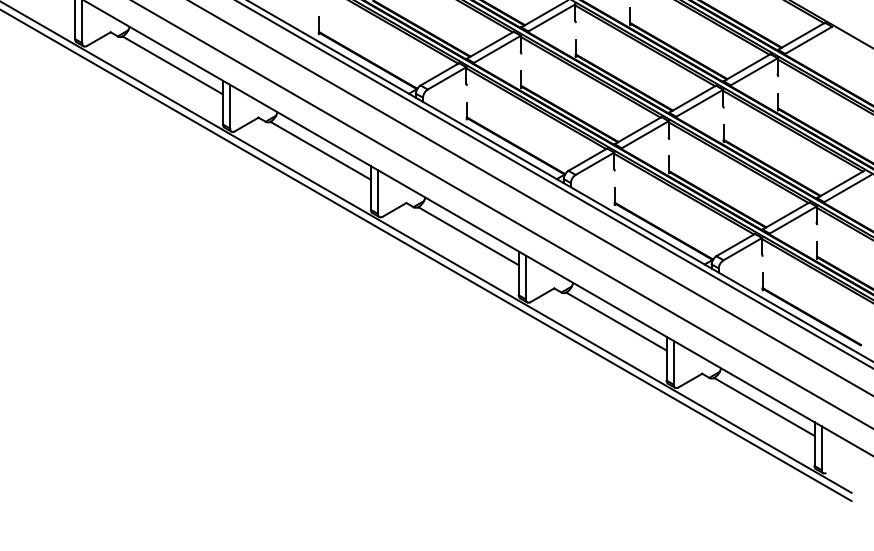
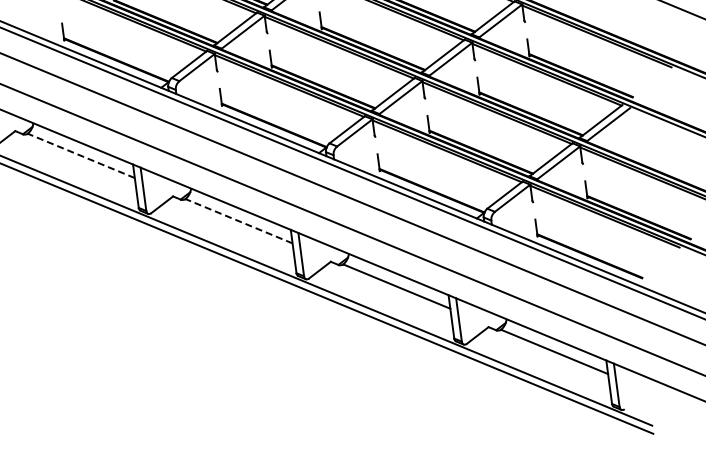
line: (320, 150) -> (81, 155), solid -> dashed
line: (468, 236) -> (238, 221), solid -> dashed

